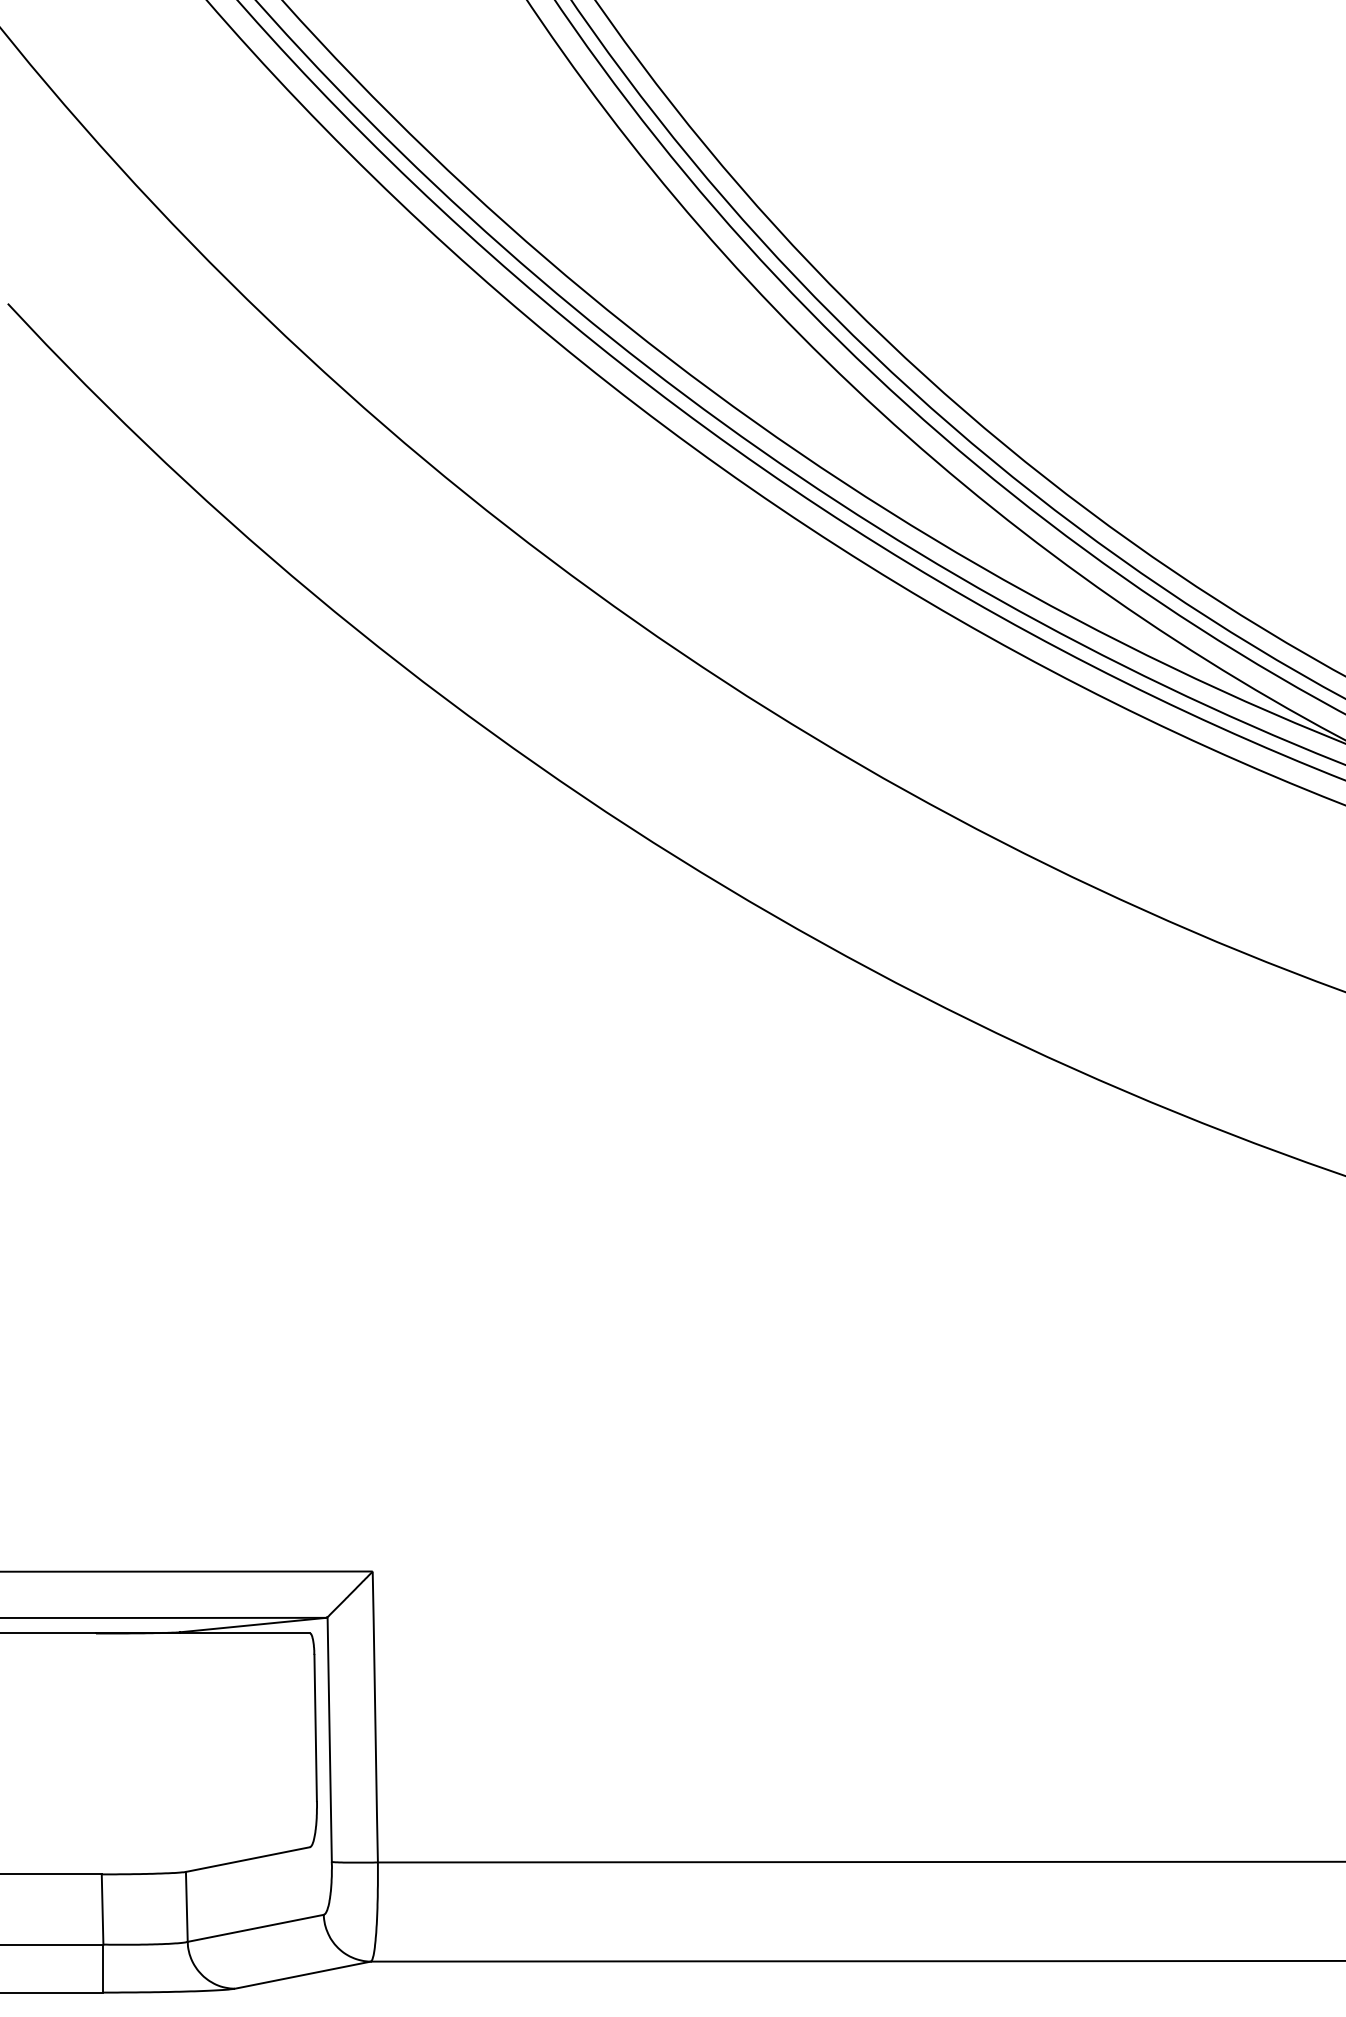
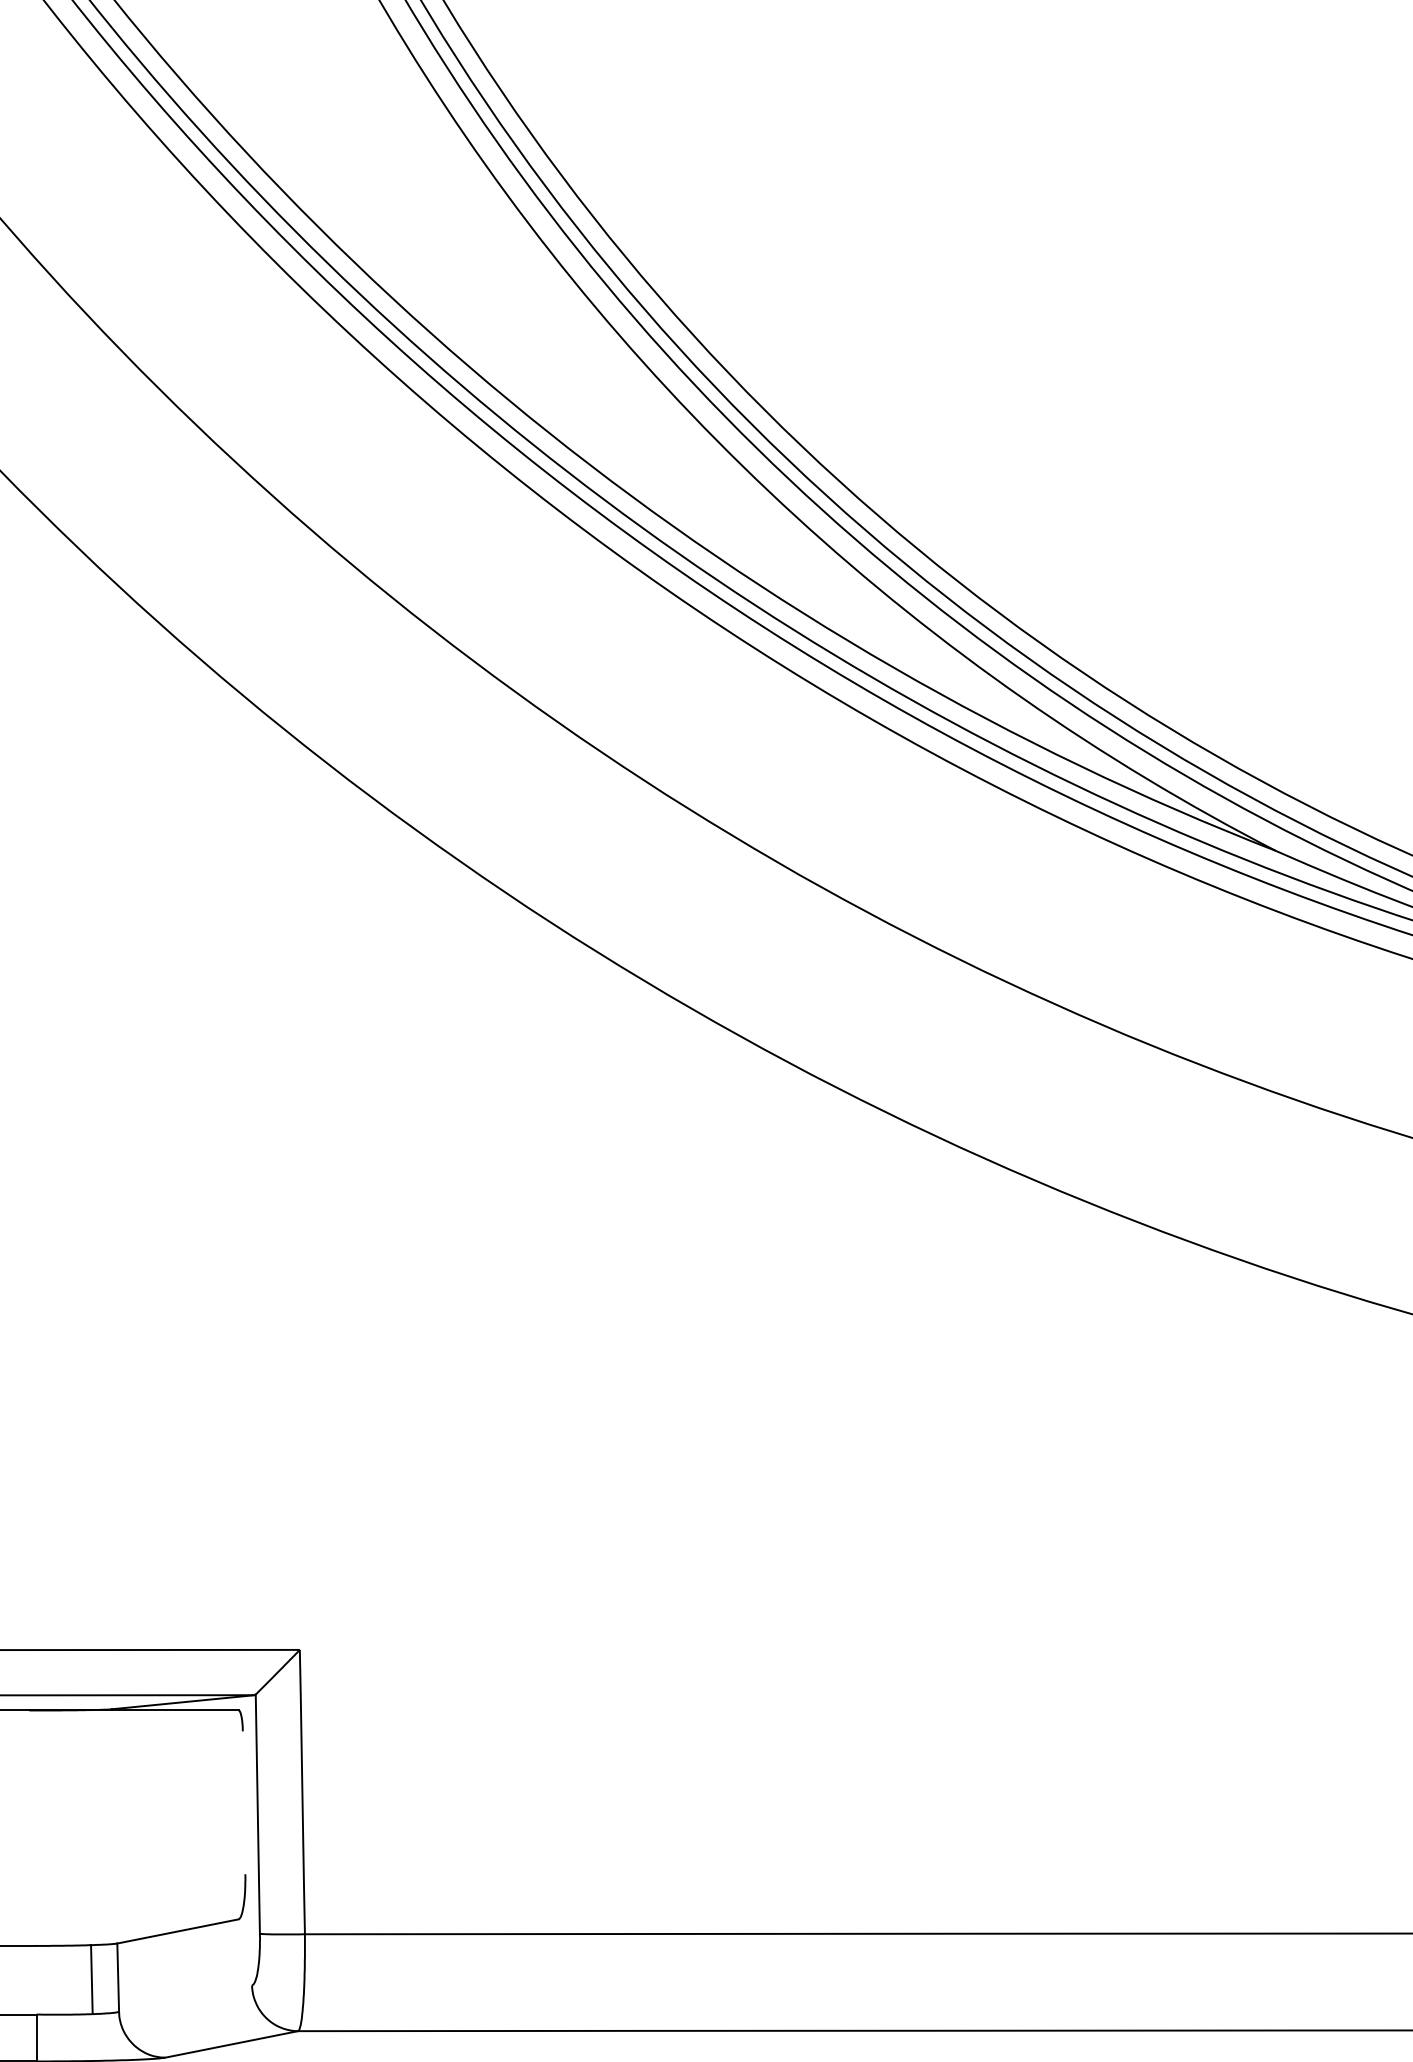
line: (315, 1727) -> (243, 1802), removed
line: (102, 1908) -> (91, 1978), moved
line: (255, 1928) -> (185, 1998), removed

